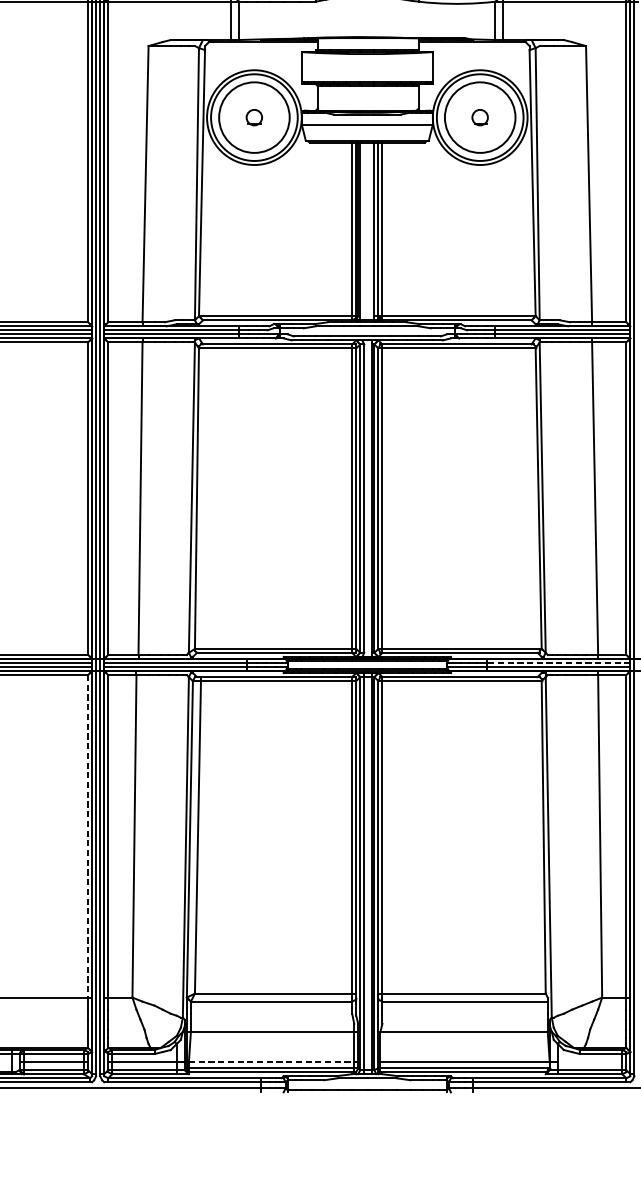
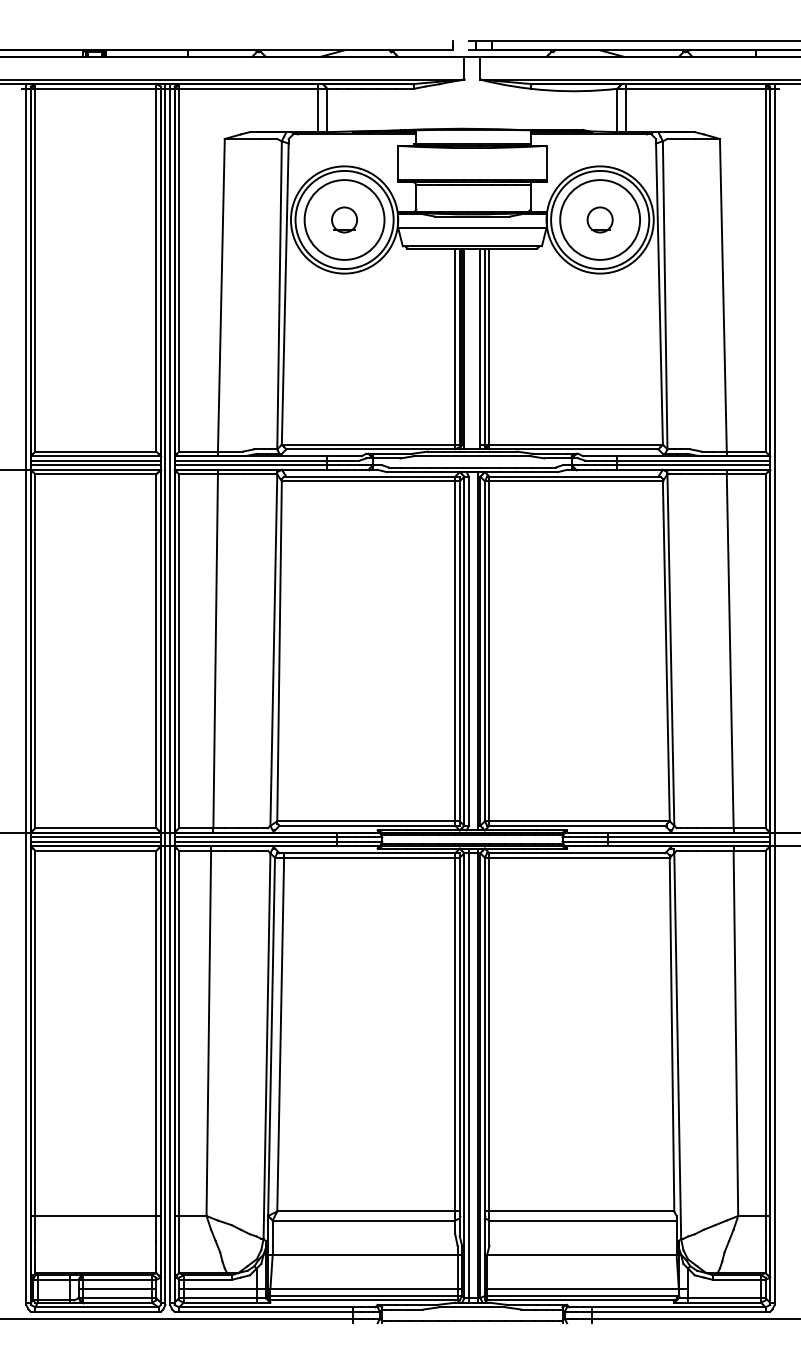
part: (254, 117) -> (344, 219), size x1.43
part: (479, 117) -> (599, 219), size x1.43
line: (558, 663) -> (688, 837), dashed -> solid
line: (88, 836) -> (156, 1033), dashed -> solid
line: (271, 1062) -> (363, 1289), dashed -> solid

